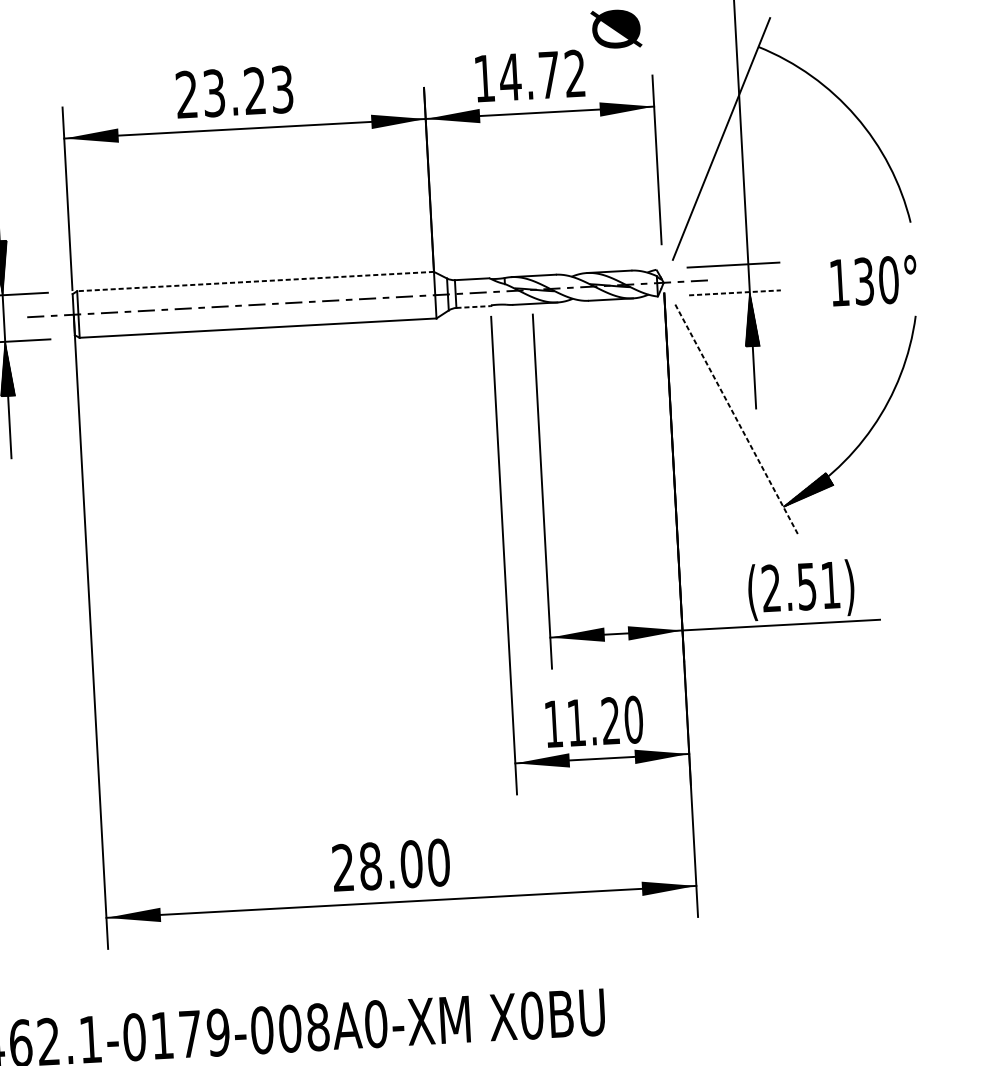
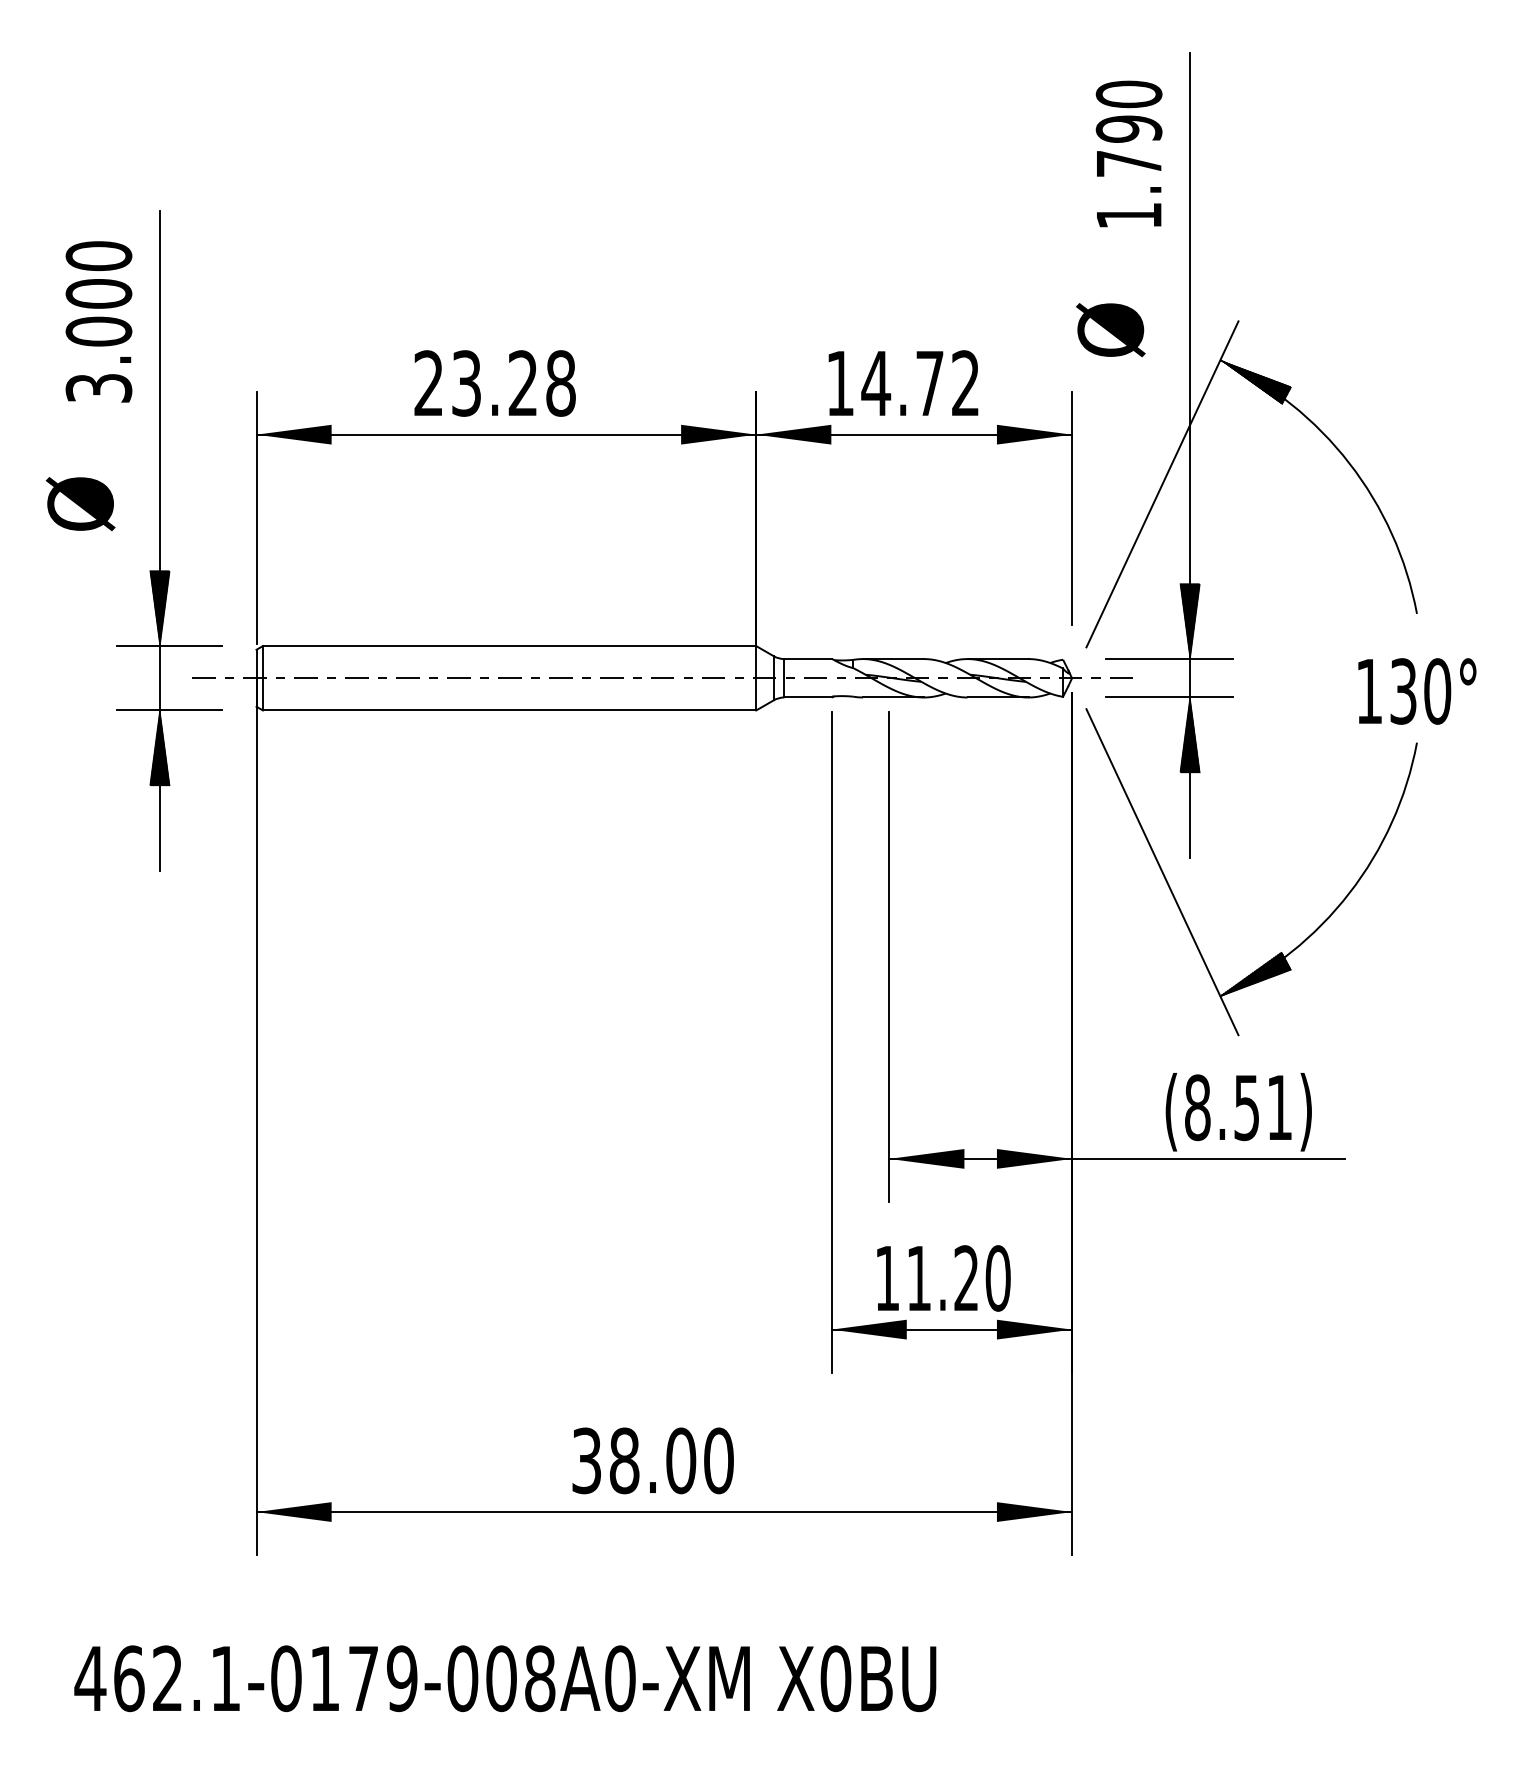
text: (616, 29) -> (1110, 330), moved
hatch: (784, 61) -> (1255, 382), added
text: (282, 89) -> (560, 383), 23.23 -> 23.28
hatch: (746, 237) -> (1189, 621), added
text: (874, 280) -> (1417, 691), moved
line: (255, 281) -> (509, 646), dashed -> solid
line: (735, 292) -> (1170, 697), dashed -> solid
line: (473, 307) -> (808, 697), dashed -> solid
line: (736, 419) -> (1162, 872), dashed -> solid
text: (771, 588) -> (1197, 1107), (2.51) -> (8.51)
text: (343, 867) -> (586, 1460), 28.00 -> 38.00

